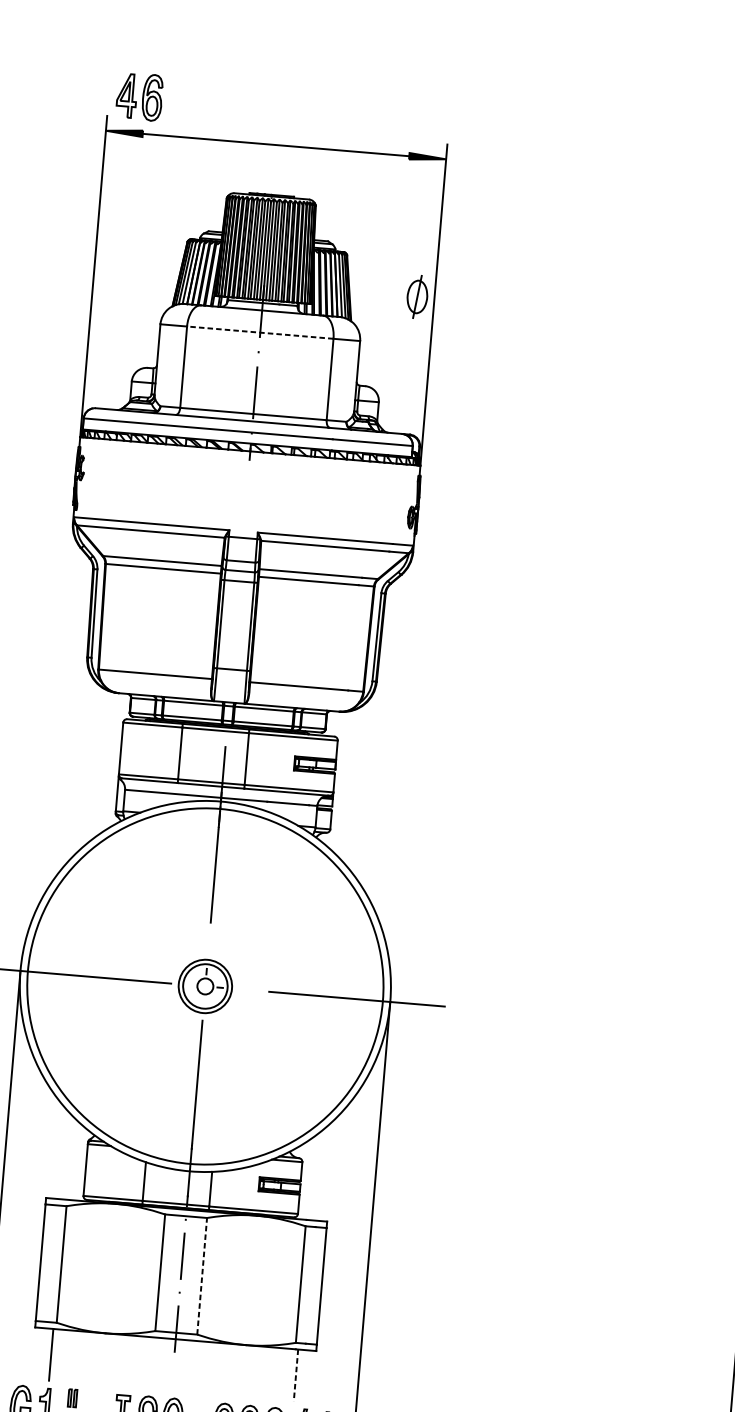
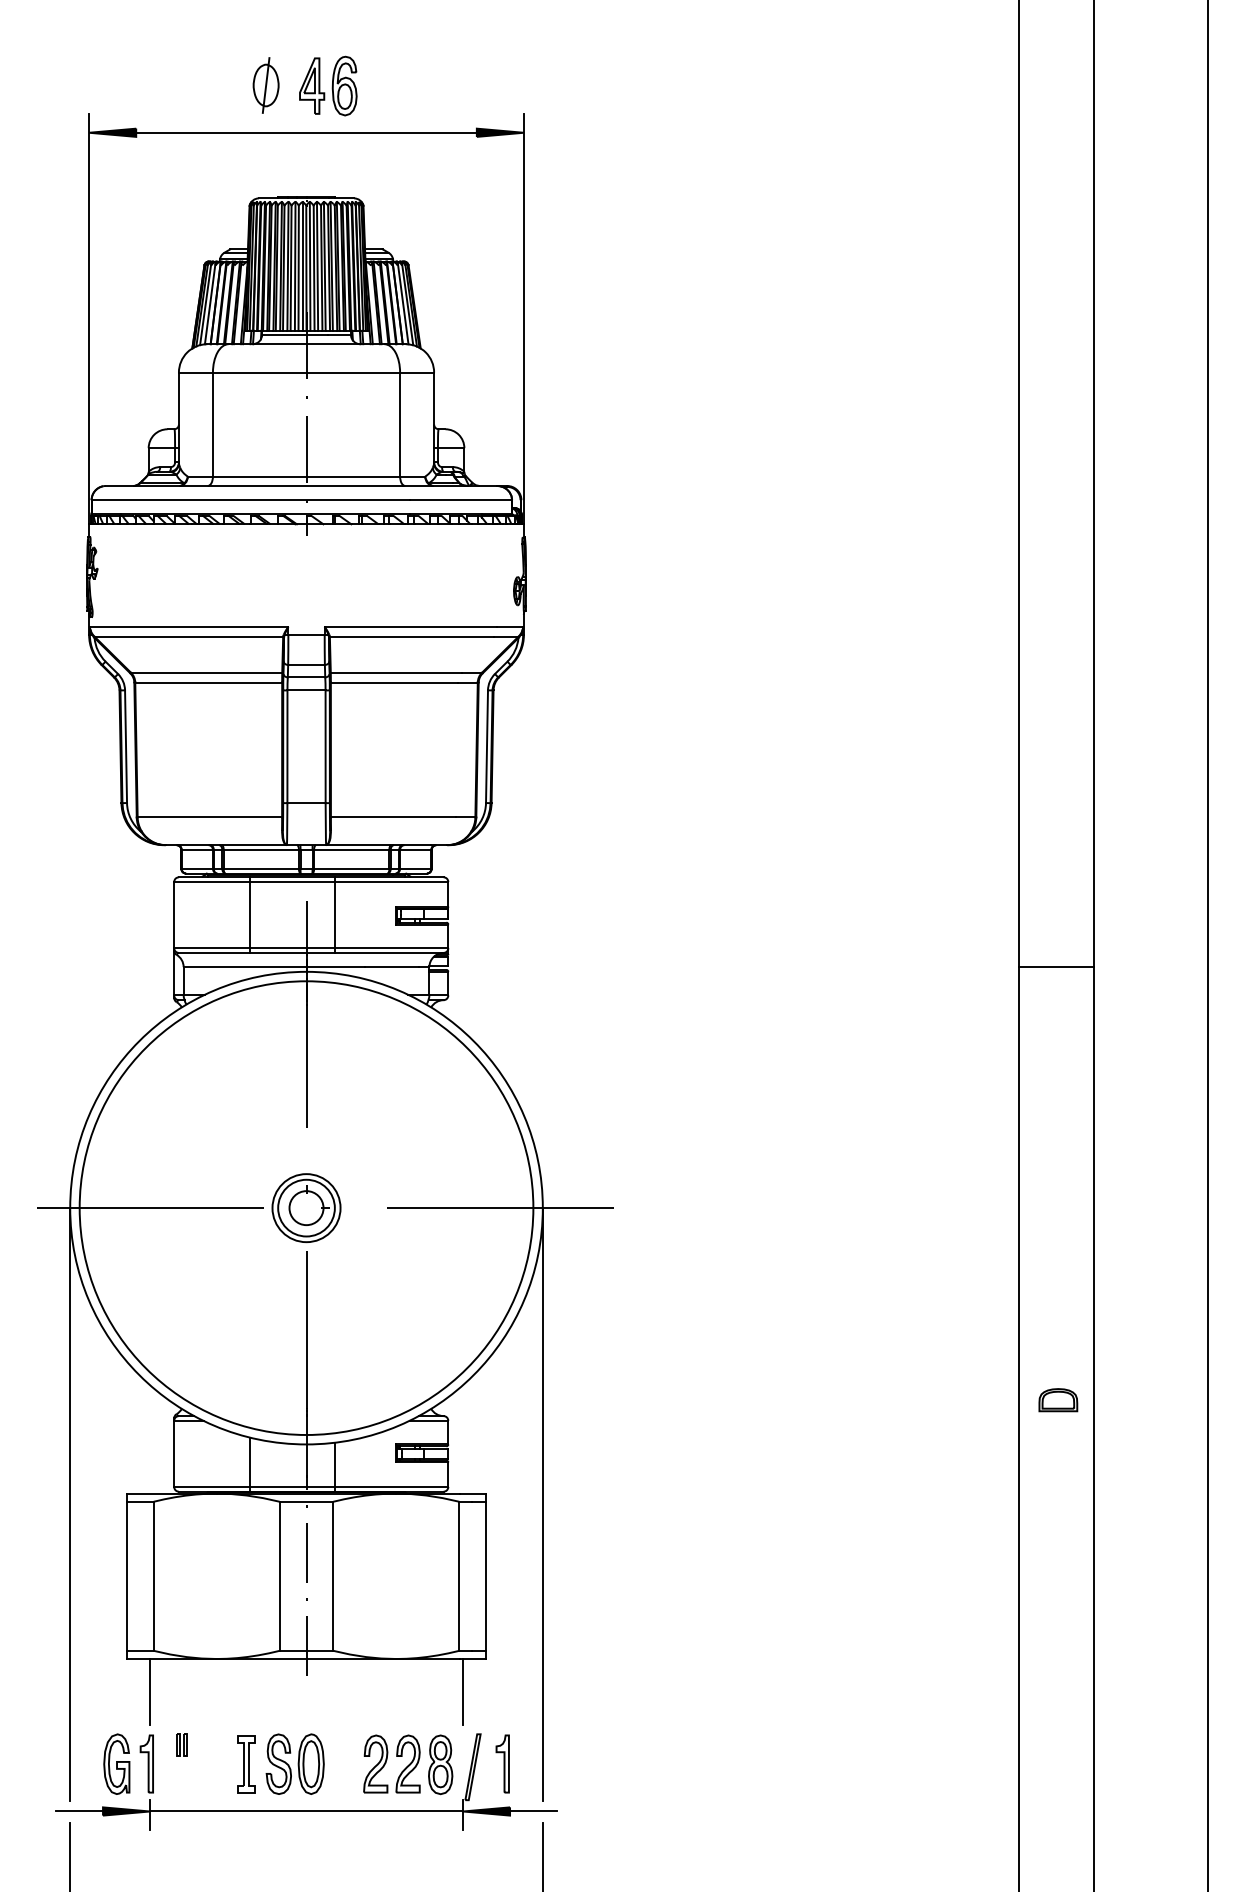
part: (139, 96) -> (328, 85), moved
part: (416, 296) -> (265, 85), moved
line: (260, 332) -> (306, 372), dashed -> solid
circle: (205, 986) -> (306, 1208), size x1.67
line: (202, 1276) -> (333, 1576), dashed -> solid
line: (295, 1375) -> (462, 1692), dashed -> solid

